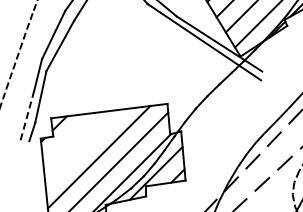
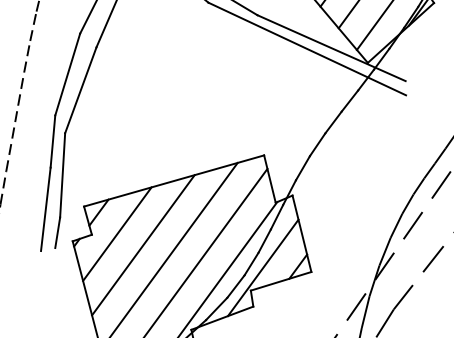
line: (27, 116) -> (46, 209), dashed -> solid
line: (68, 138) -> (116, 234), added
line: (83, 147) -> (142, 244), added

